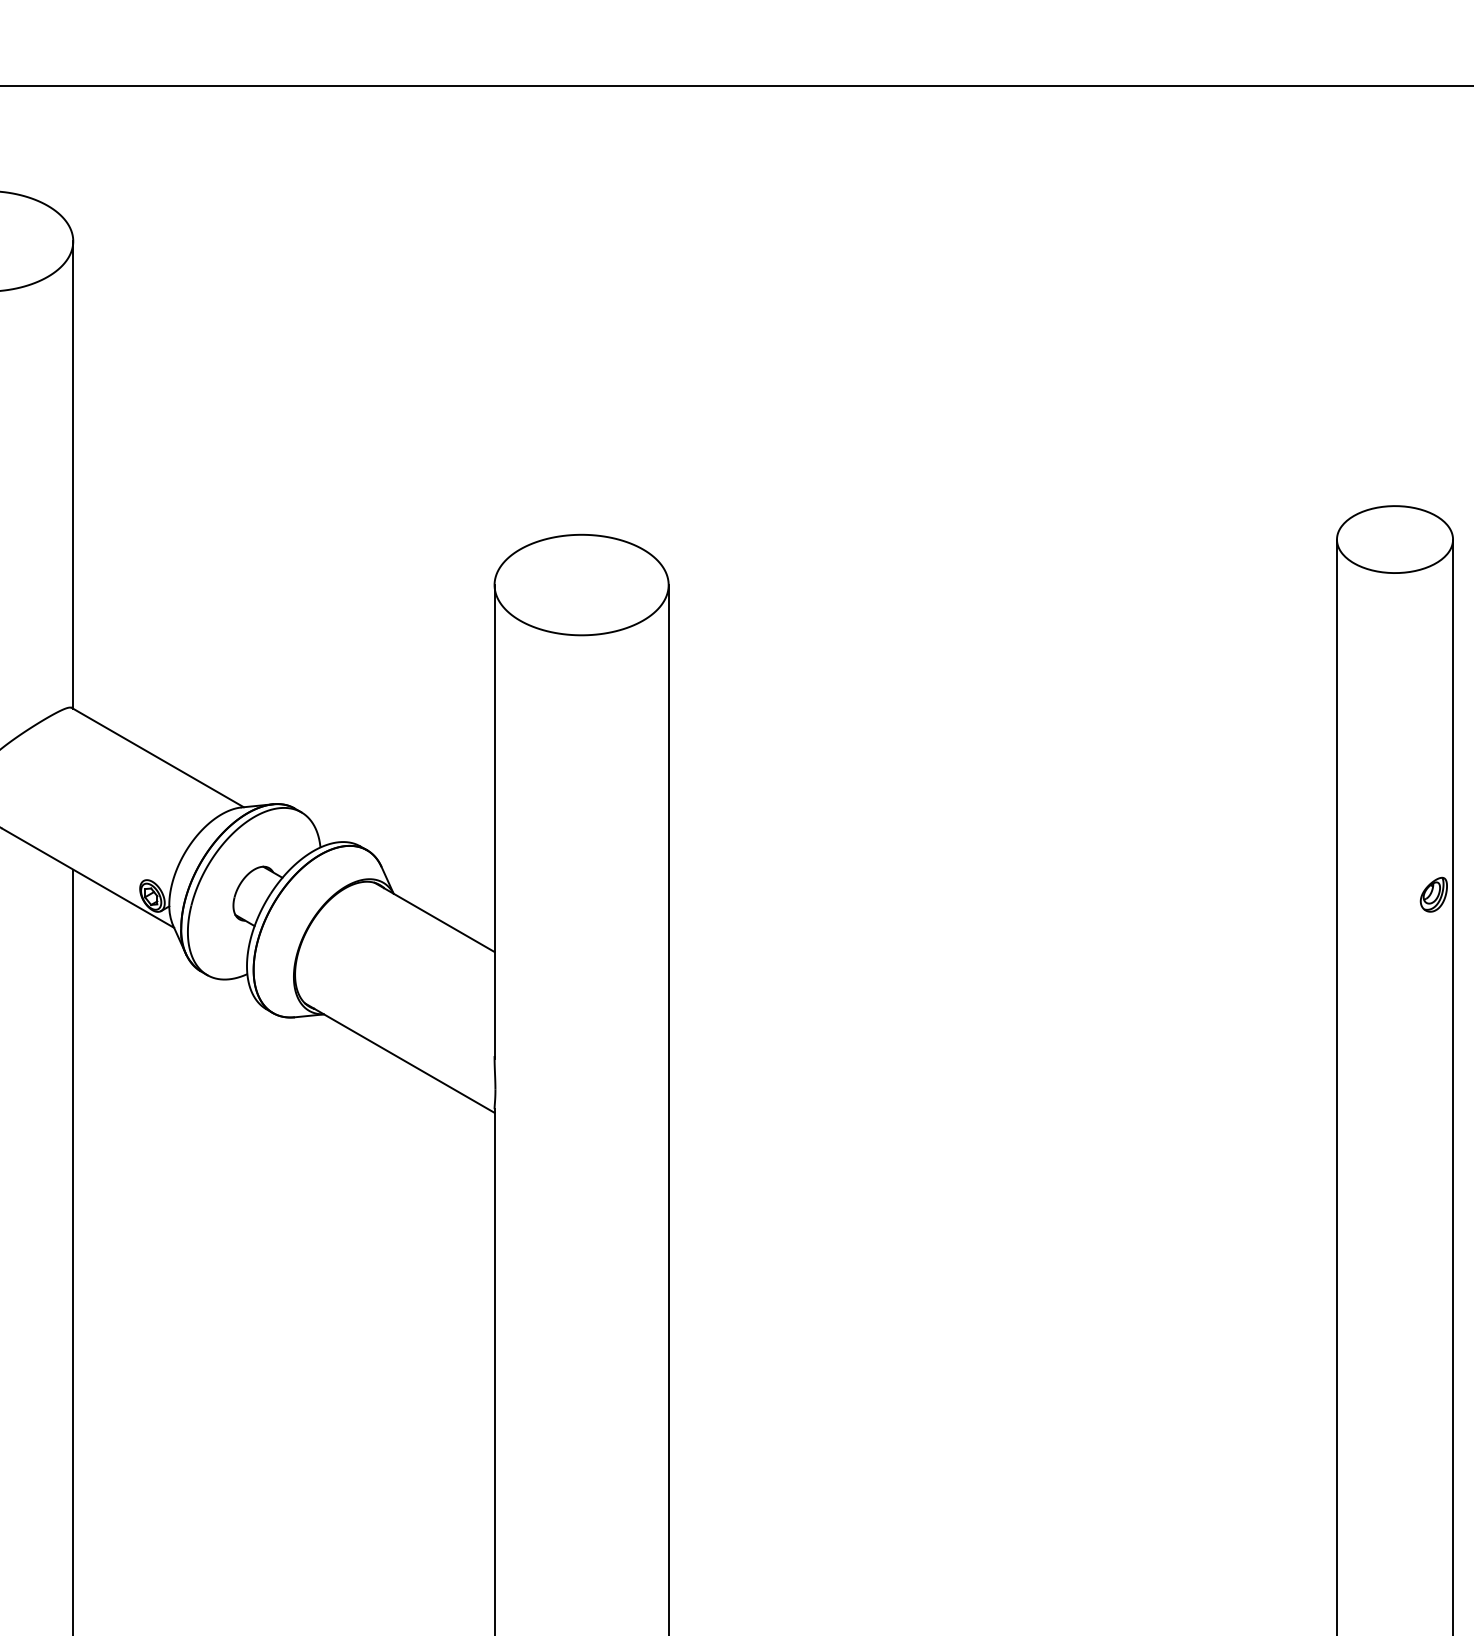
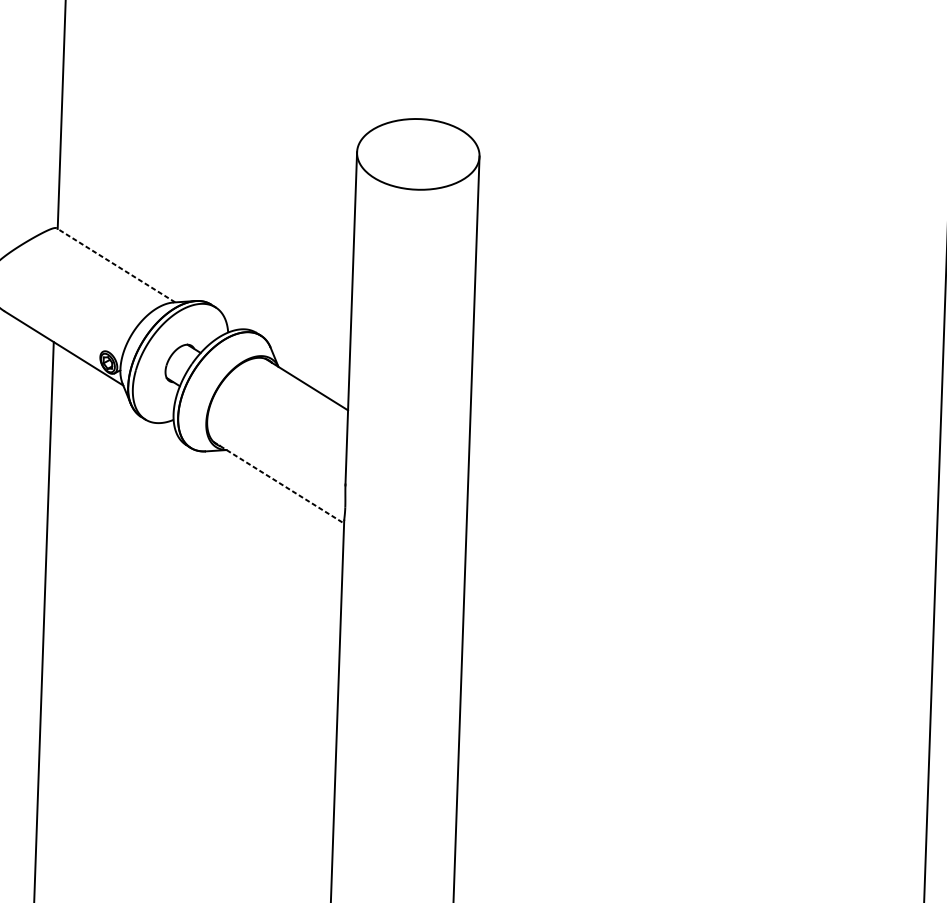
line: (157, 757) -> (115, 265), solid -> dashed
line: (400, 1058) -> (279, 482), solid -> dashed

